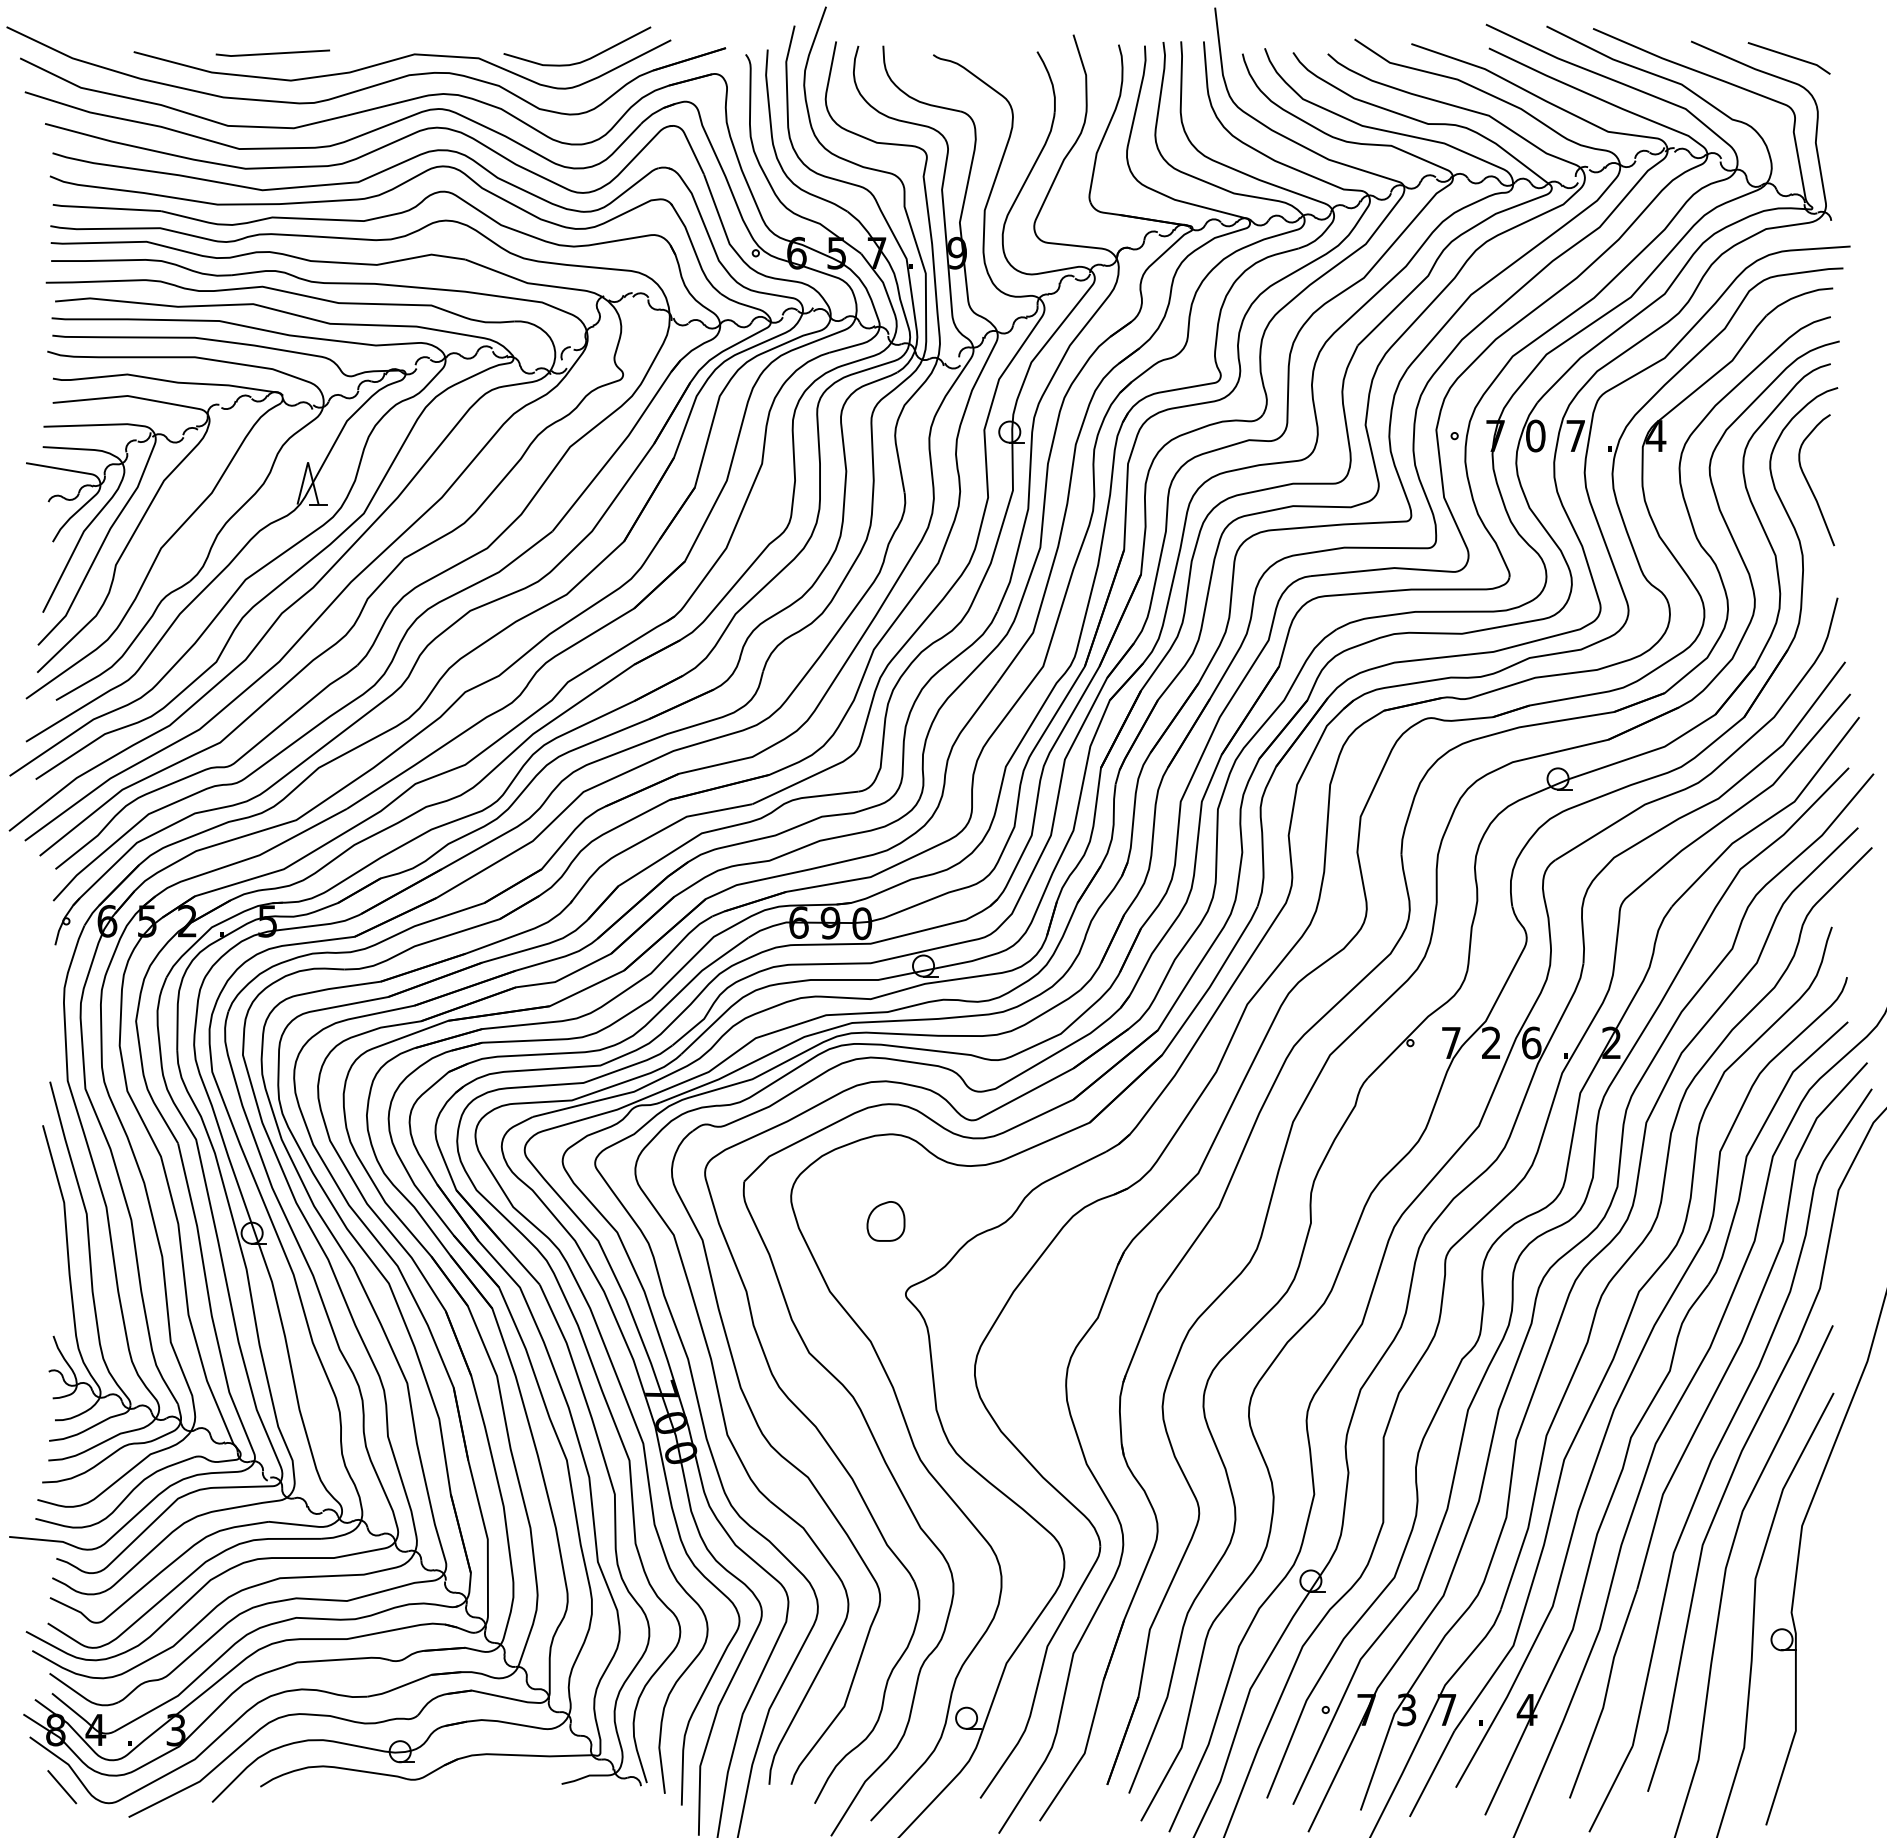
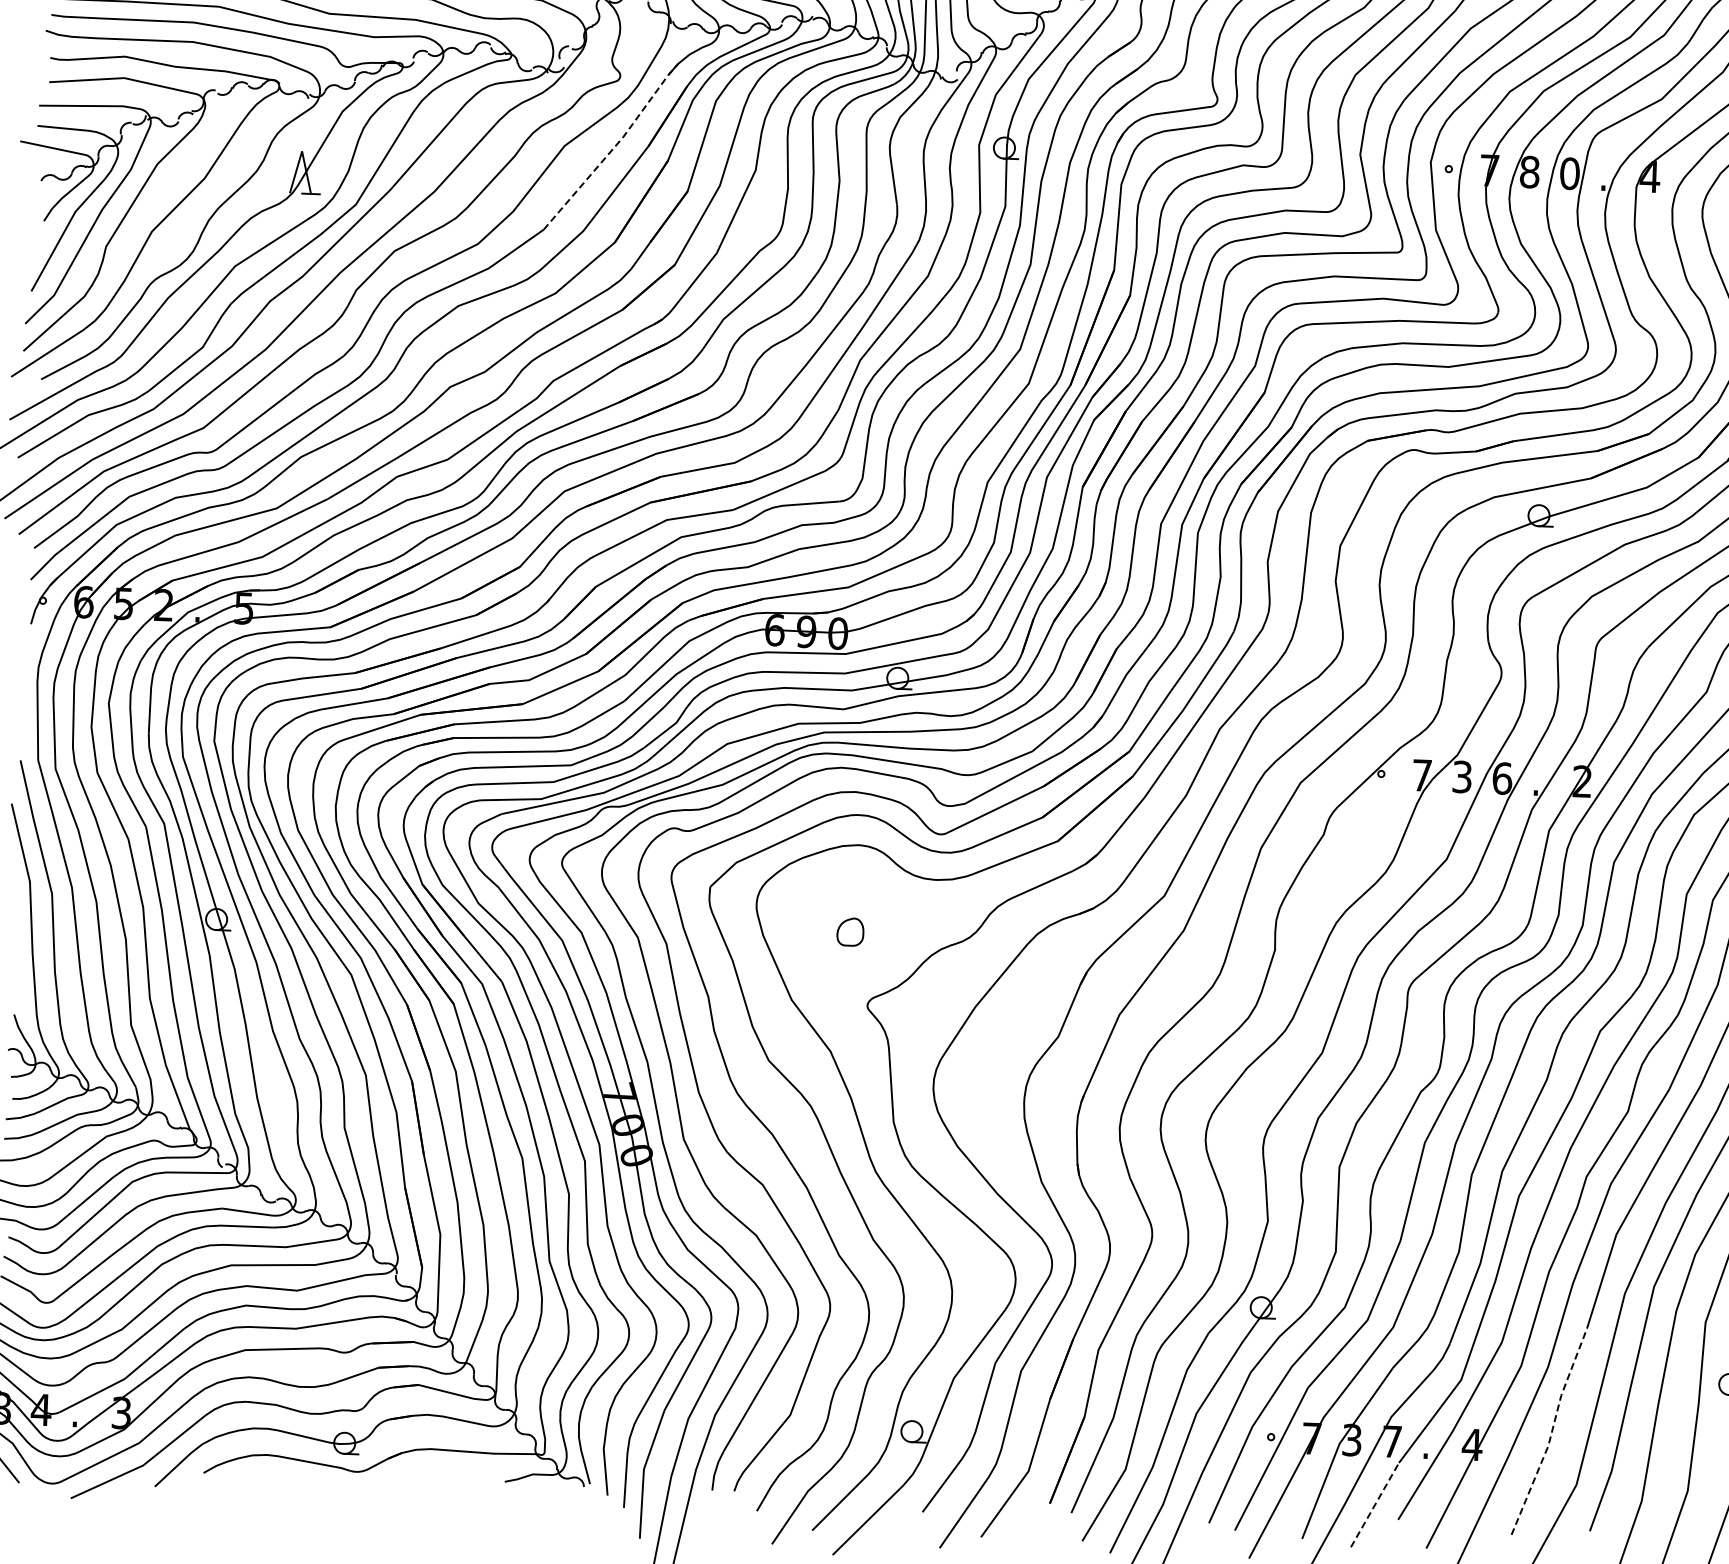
text: (1575, 435) -> (1569, 173), 7 -> 0
text: (1535, 436) -> (1529, 172), 0 -> 8
line: (619, 446) -> (613, 147), solid -> dashed
text: (1491, 1042) -> (1462, 776), 2 -> 3
part: (885, 1221) -> (849, 932), size x0.7
line: (1606, 1694) -> (1552, 1432), solid -> dashed
line: (1432, 1773) -> (1375, 1504), solid -> dashed

